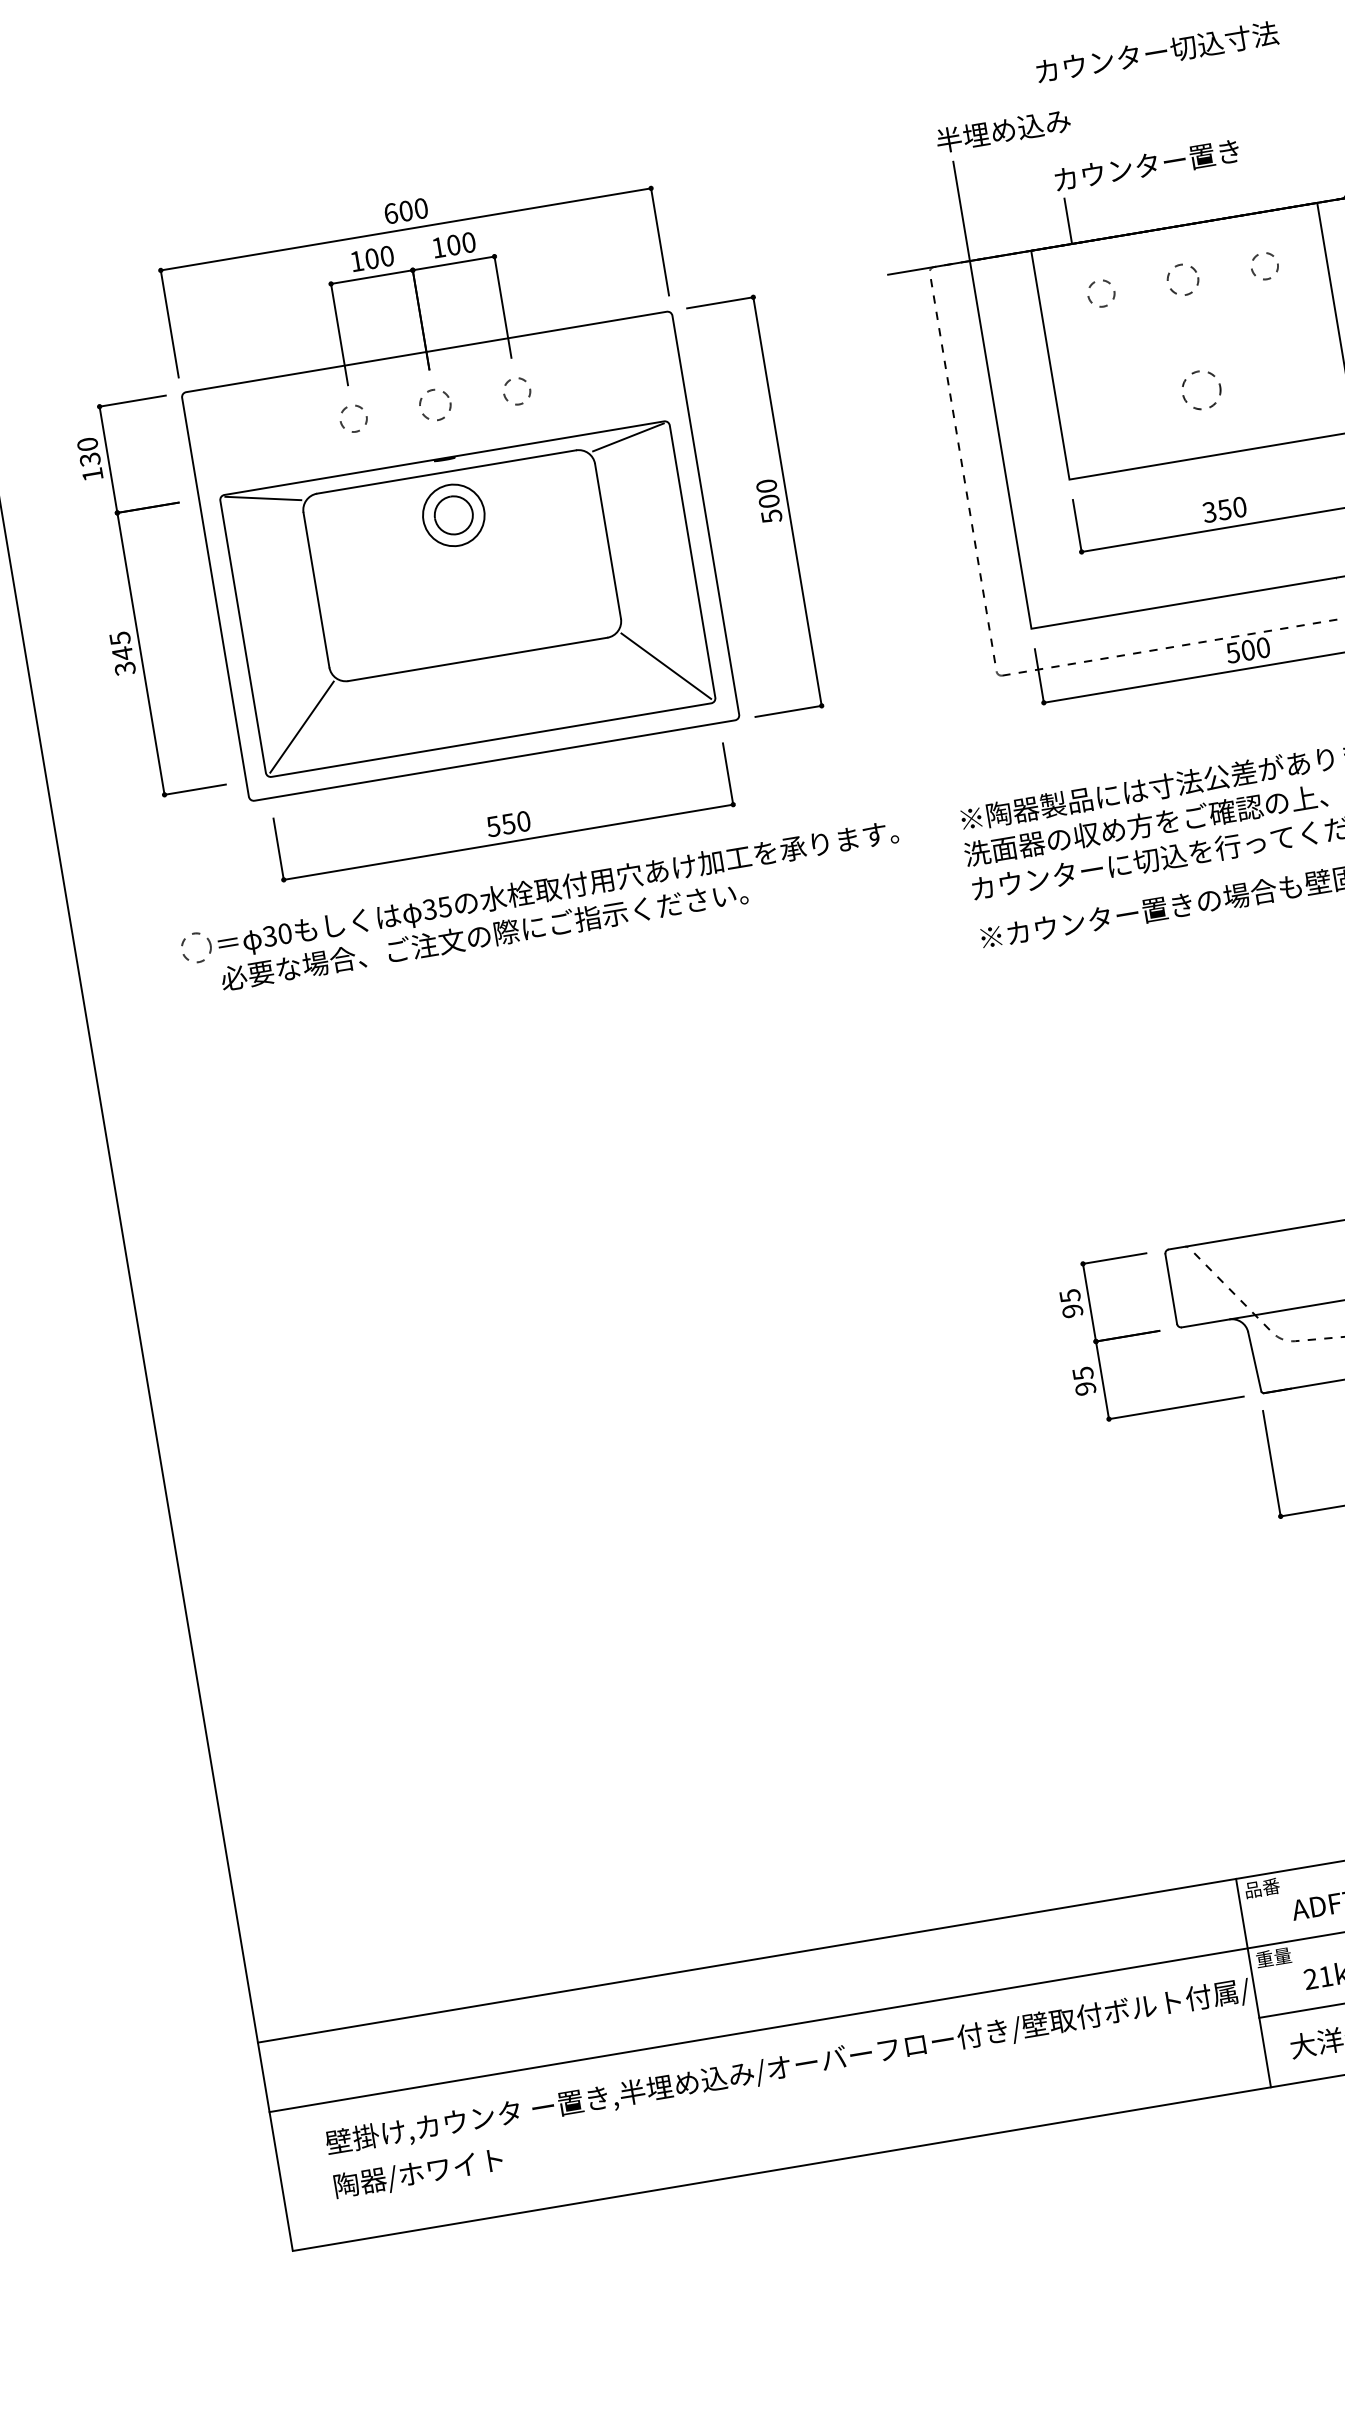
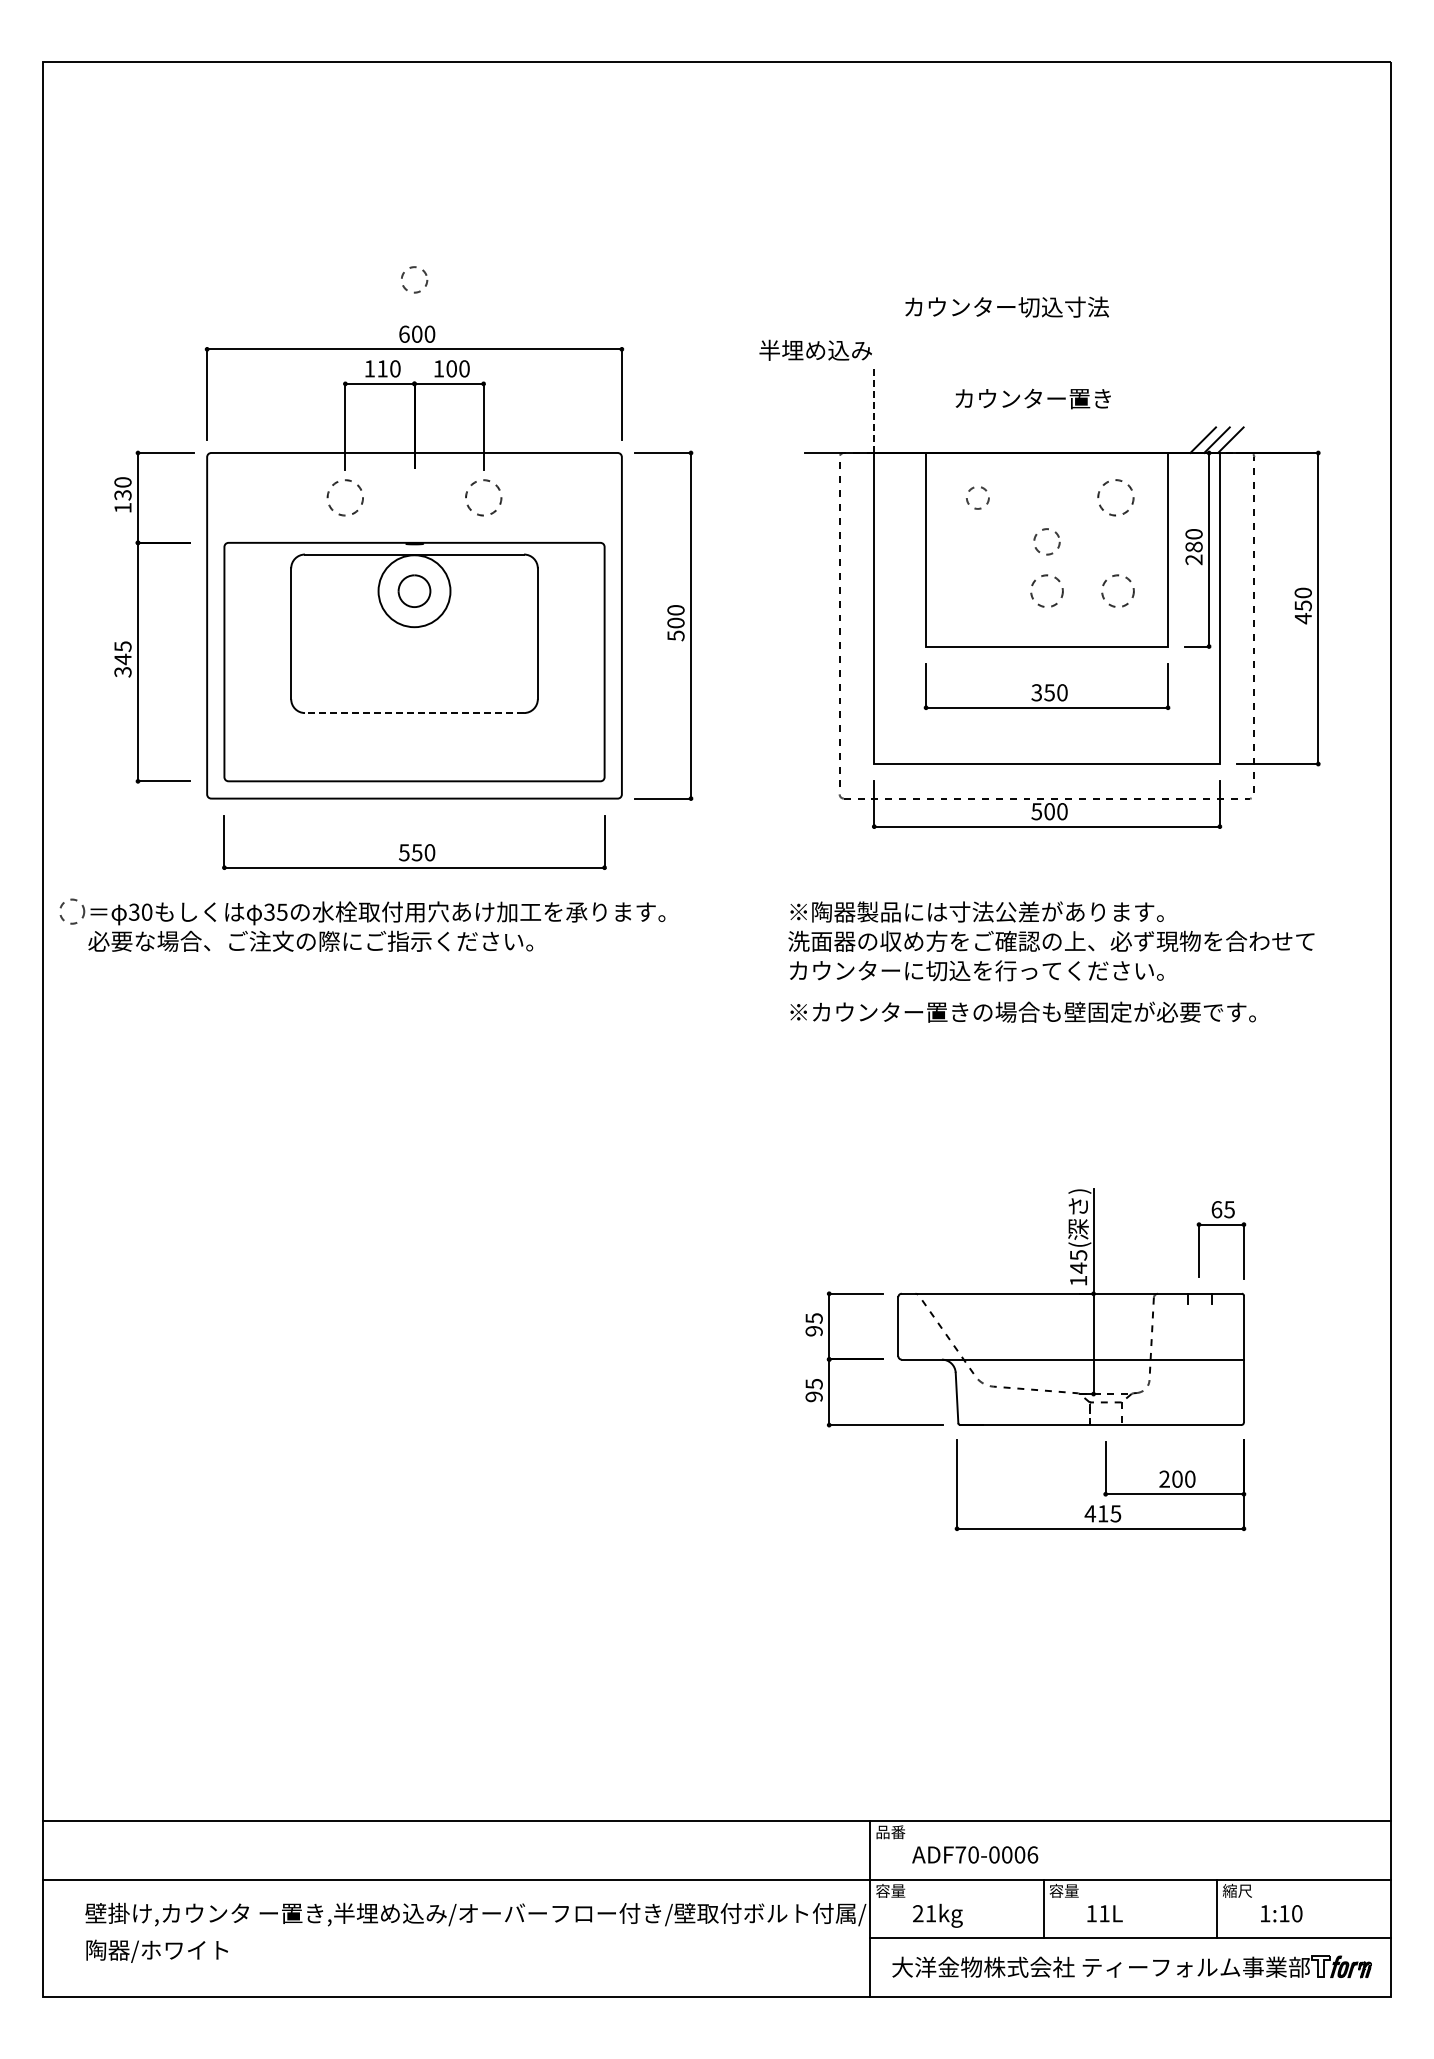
text: (1156, 51) -> (1006, 306), moved
text: (1002, 129) -> (815, 349), moved
line: (962, 211) -> (874, 411), solid -> dashed
line: (1068, 220) -> (960, 433), removed
text: (371, 258) -> (382, 368), 100 -> 110
circle: (1265, 265) -> (1116, 497), size x1.6
circle: (1182, 279) -> (1046, 541), moved
circle: (1284, 375) -> (1117, 590), added
circle: (516, 390) -> (483, 497), size x1.6
circle: (435, 404) -> (414, 279), moved
circle: (353, 418) -> (345, 497), size x1.6
line: (627, 436) -> (568, 550), removed
line: (263, 497) -> (260, 550), removed
circle: (453, 514) -> (414, 590), size x1.4
line: (477, 659) -> (414, 713), solid -> dashed
line: (666, 666) -> (568, 744), removed
line: (302, 727) -> (260, 744), removed
part: (542, 905) -> (362, 924), moved
text: (1264, 1958) -> (882, 1890), 重量 -> 容量

